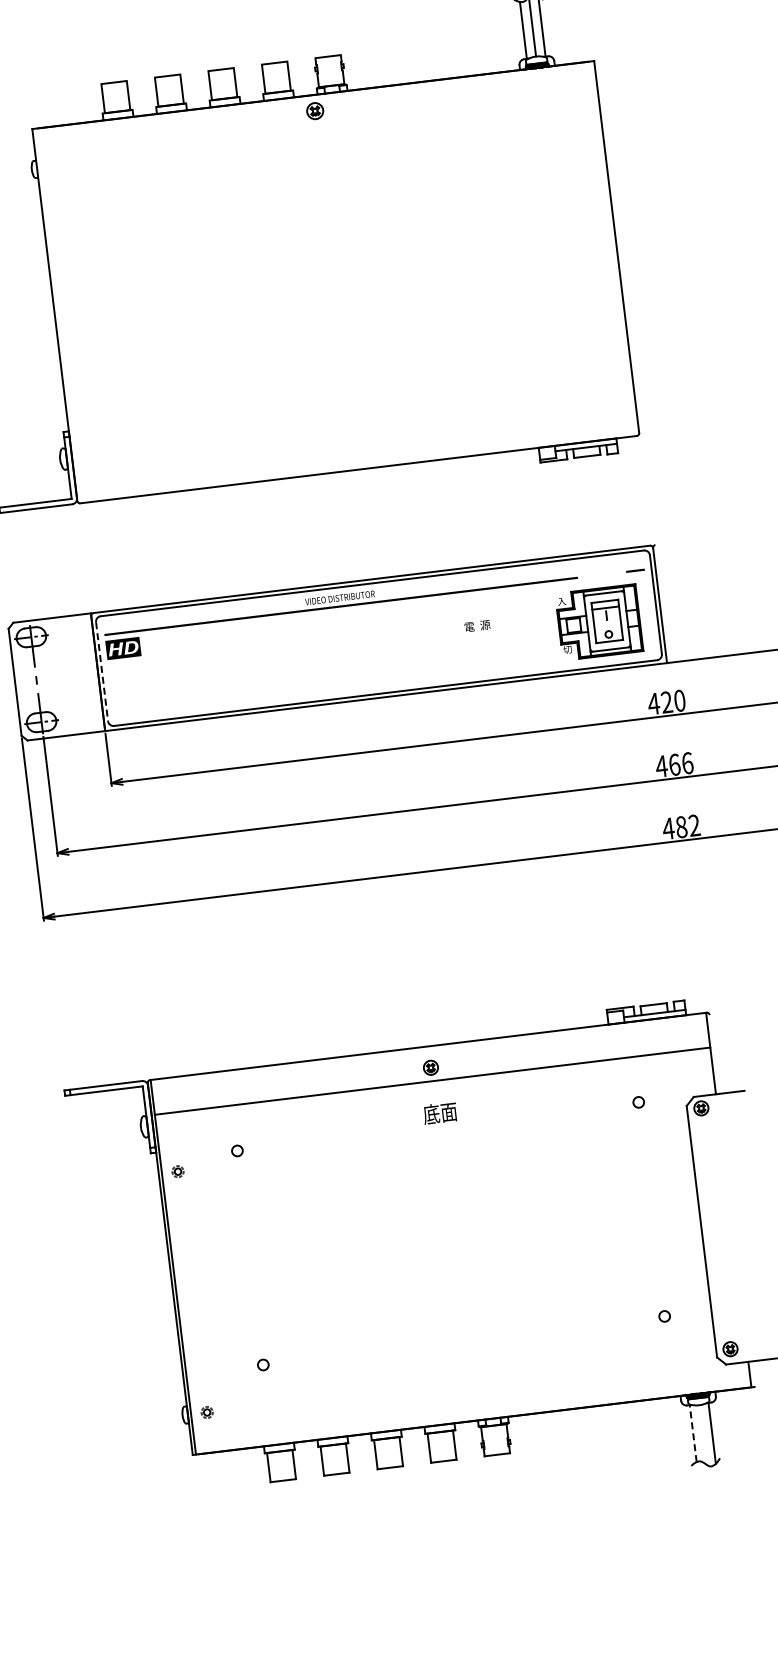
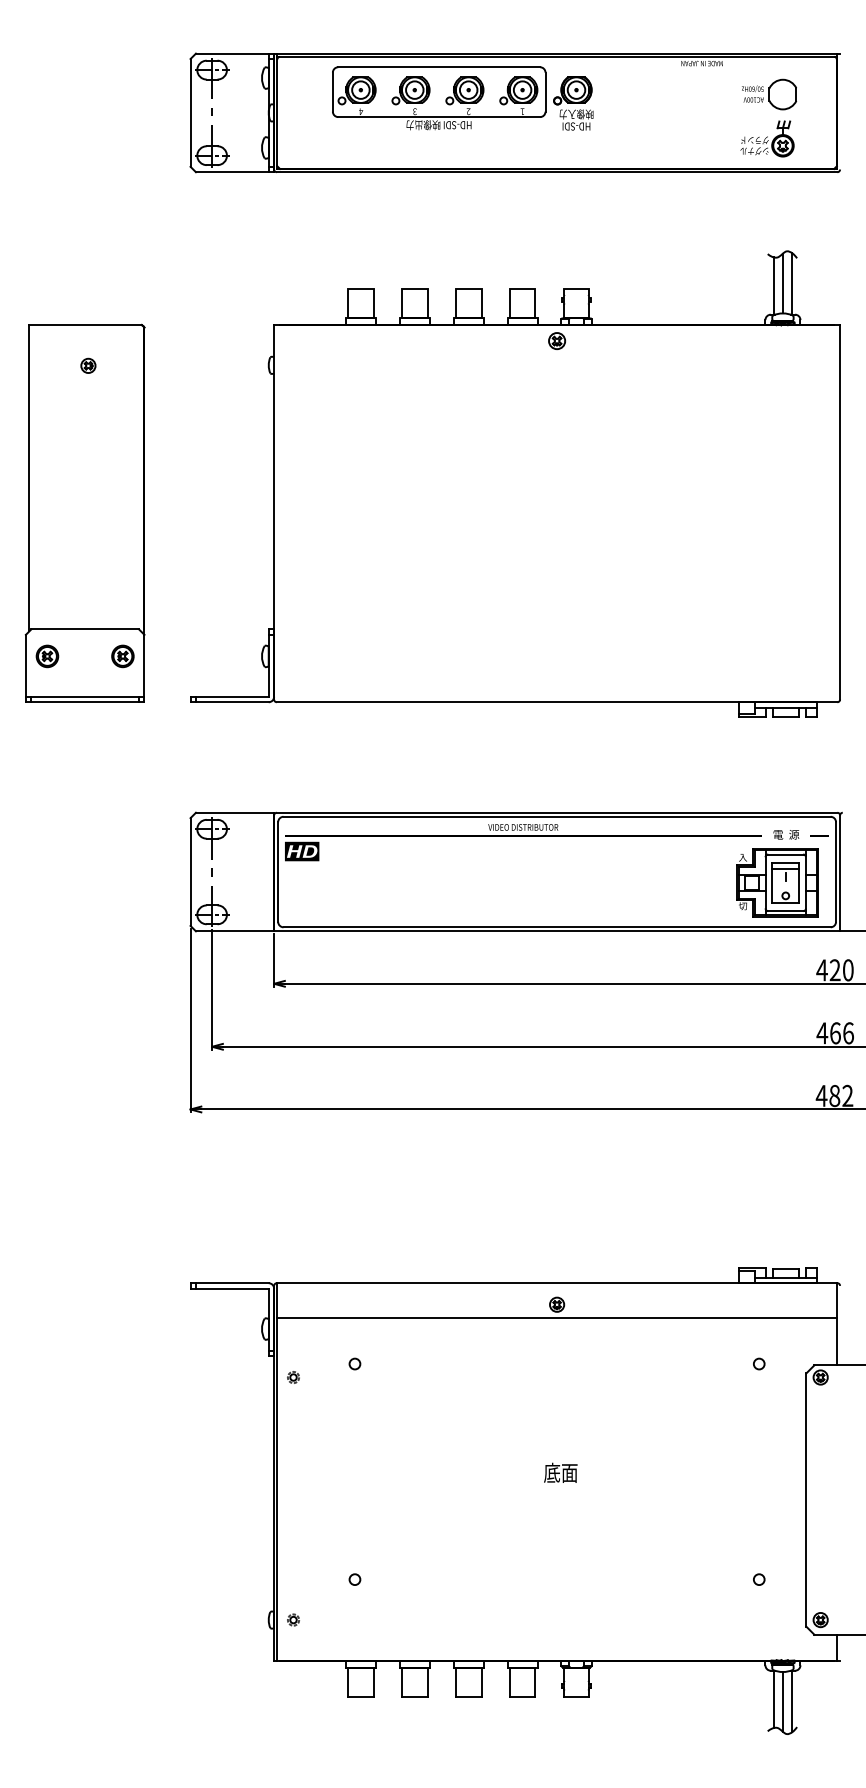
text: (477, 625) -> (786, 834), moved
line: (102, 672) -> (278, 872), dashed -> solid
text: (439, 1112) -> (560, 1472), moved
line: (693, 1433) -> (773, 1699), dashed -> solid
line: (702, 1434) -> (782, 1701), added

